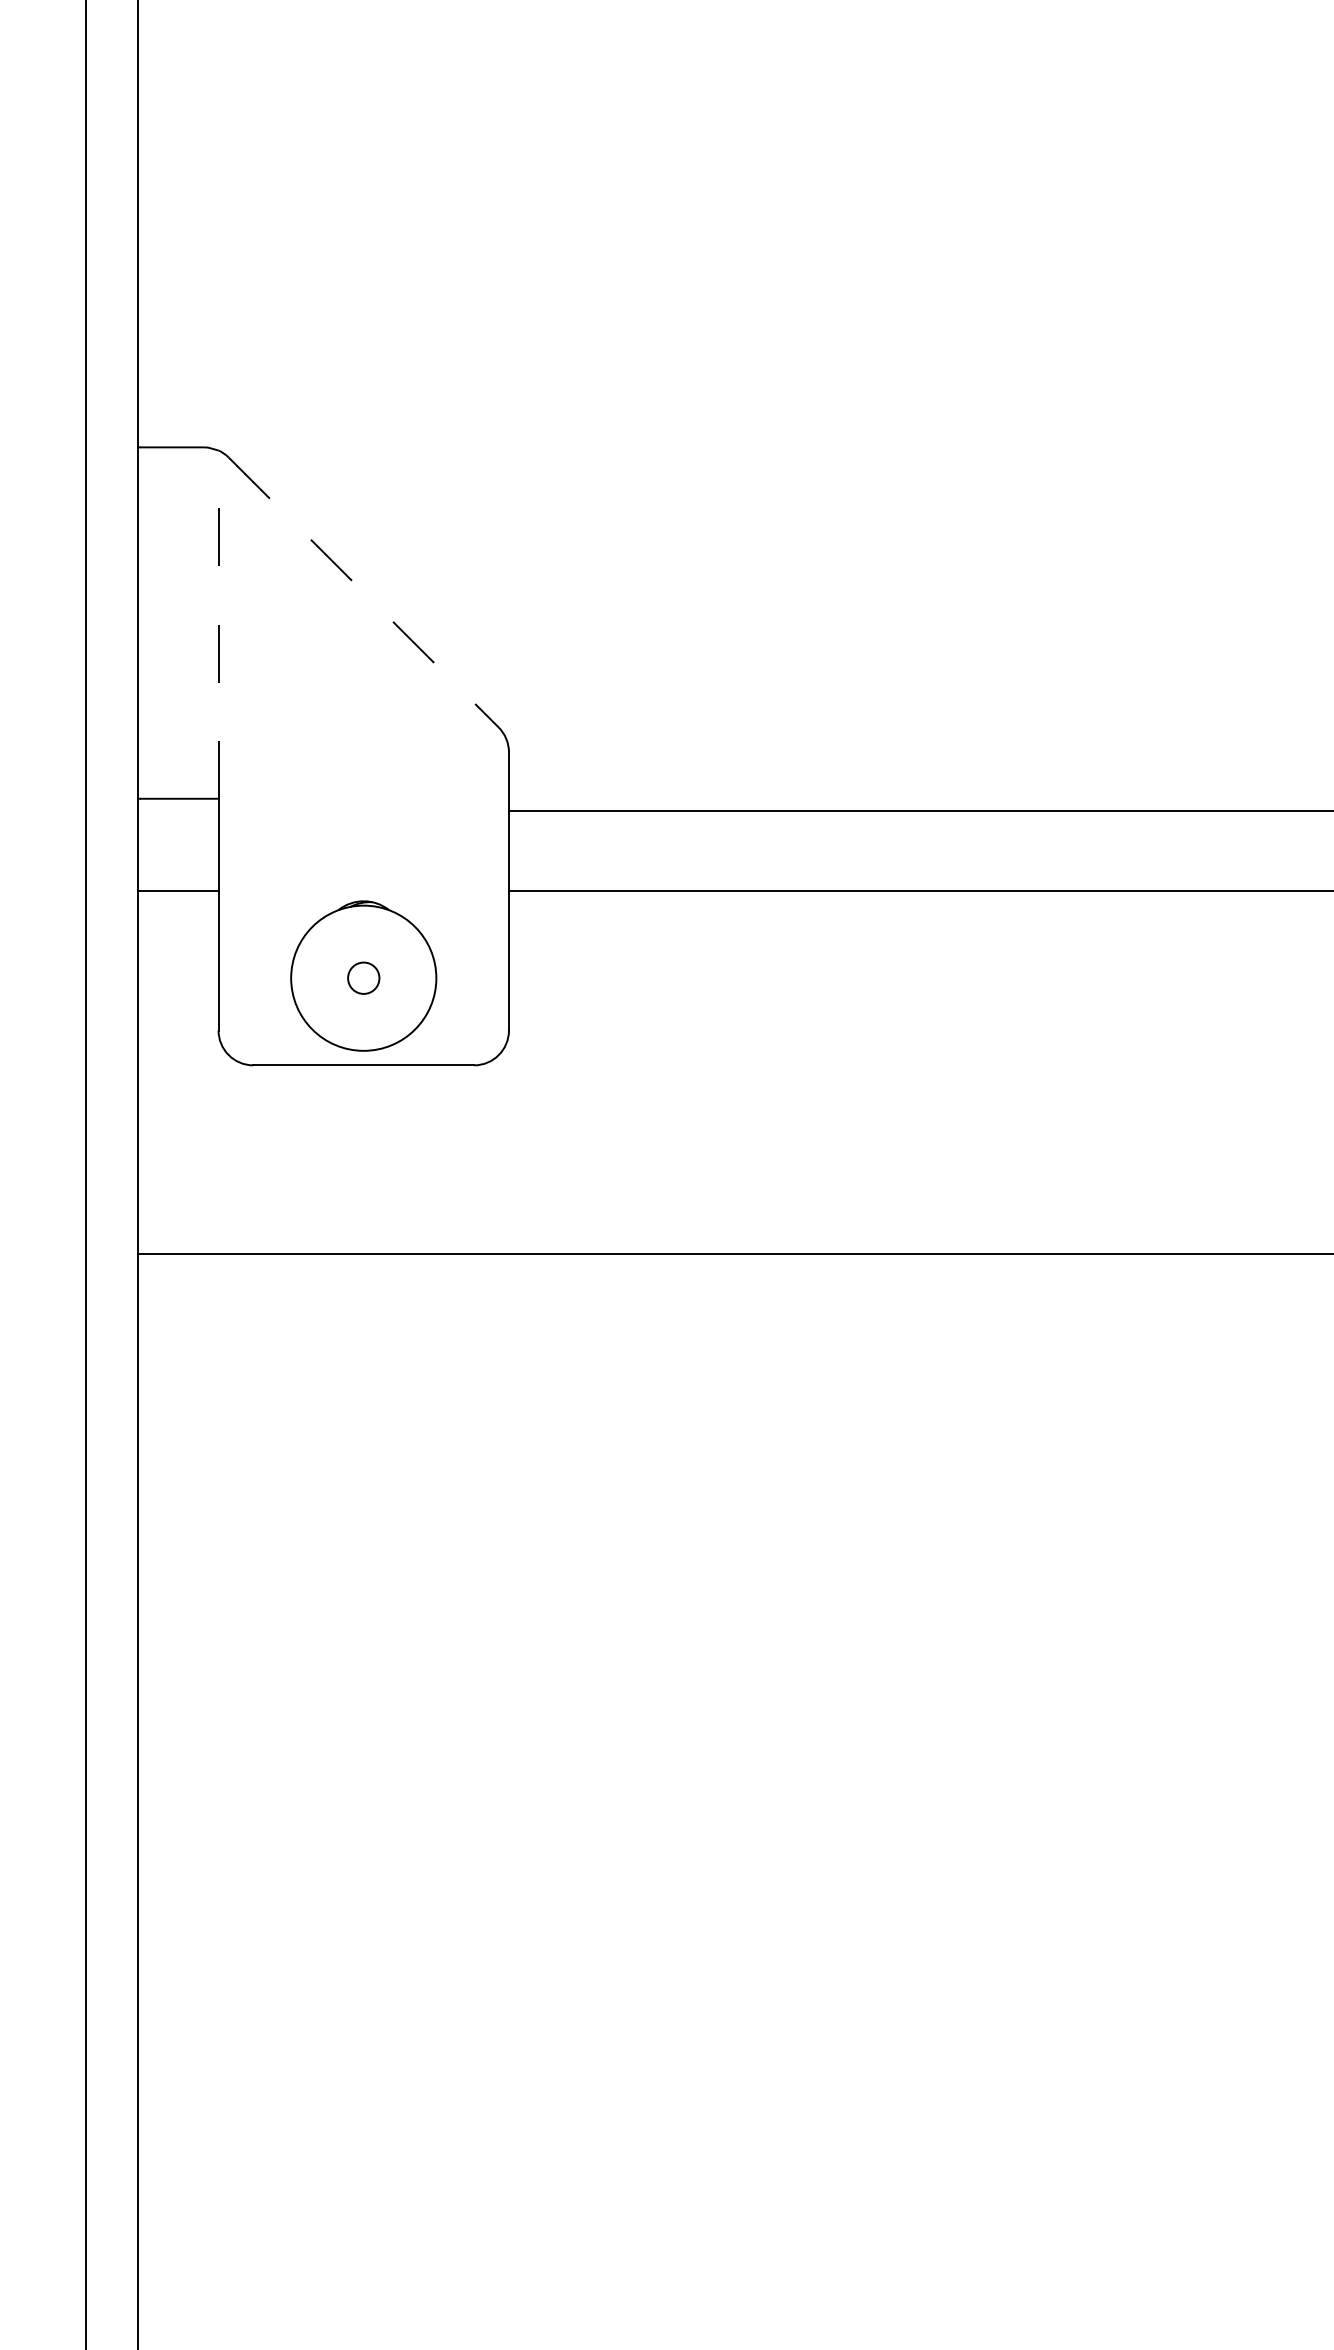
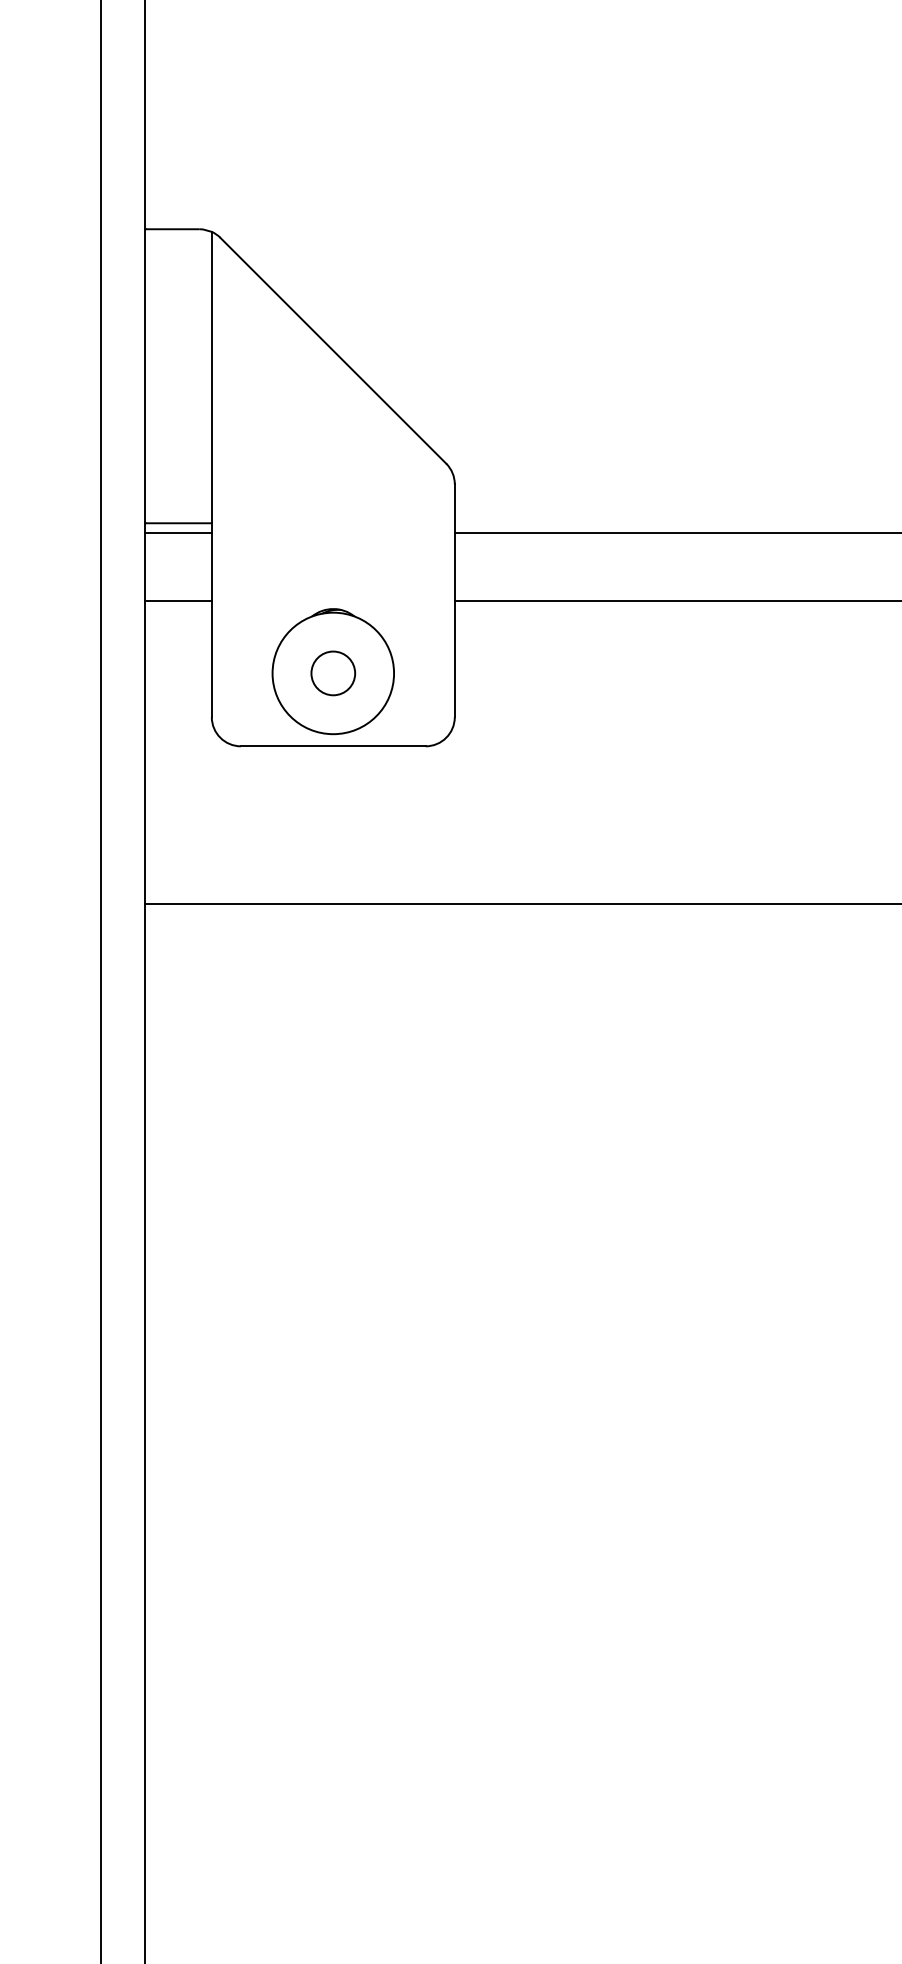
line: (363, 592) -> (333, 350), dashed -> solid
line: (218, 624) -> (211, 377), dashed -> solid
line: (178, 810) -> (178, 533), added
circle: (363, 978) -> (333, 673), size x1.67

